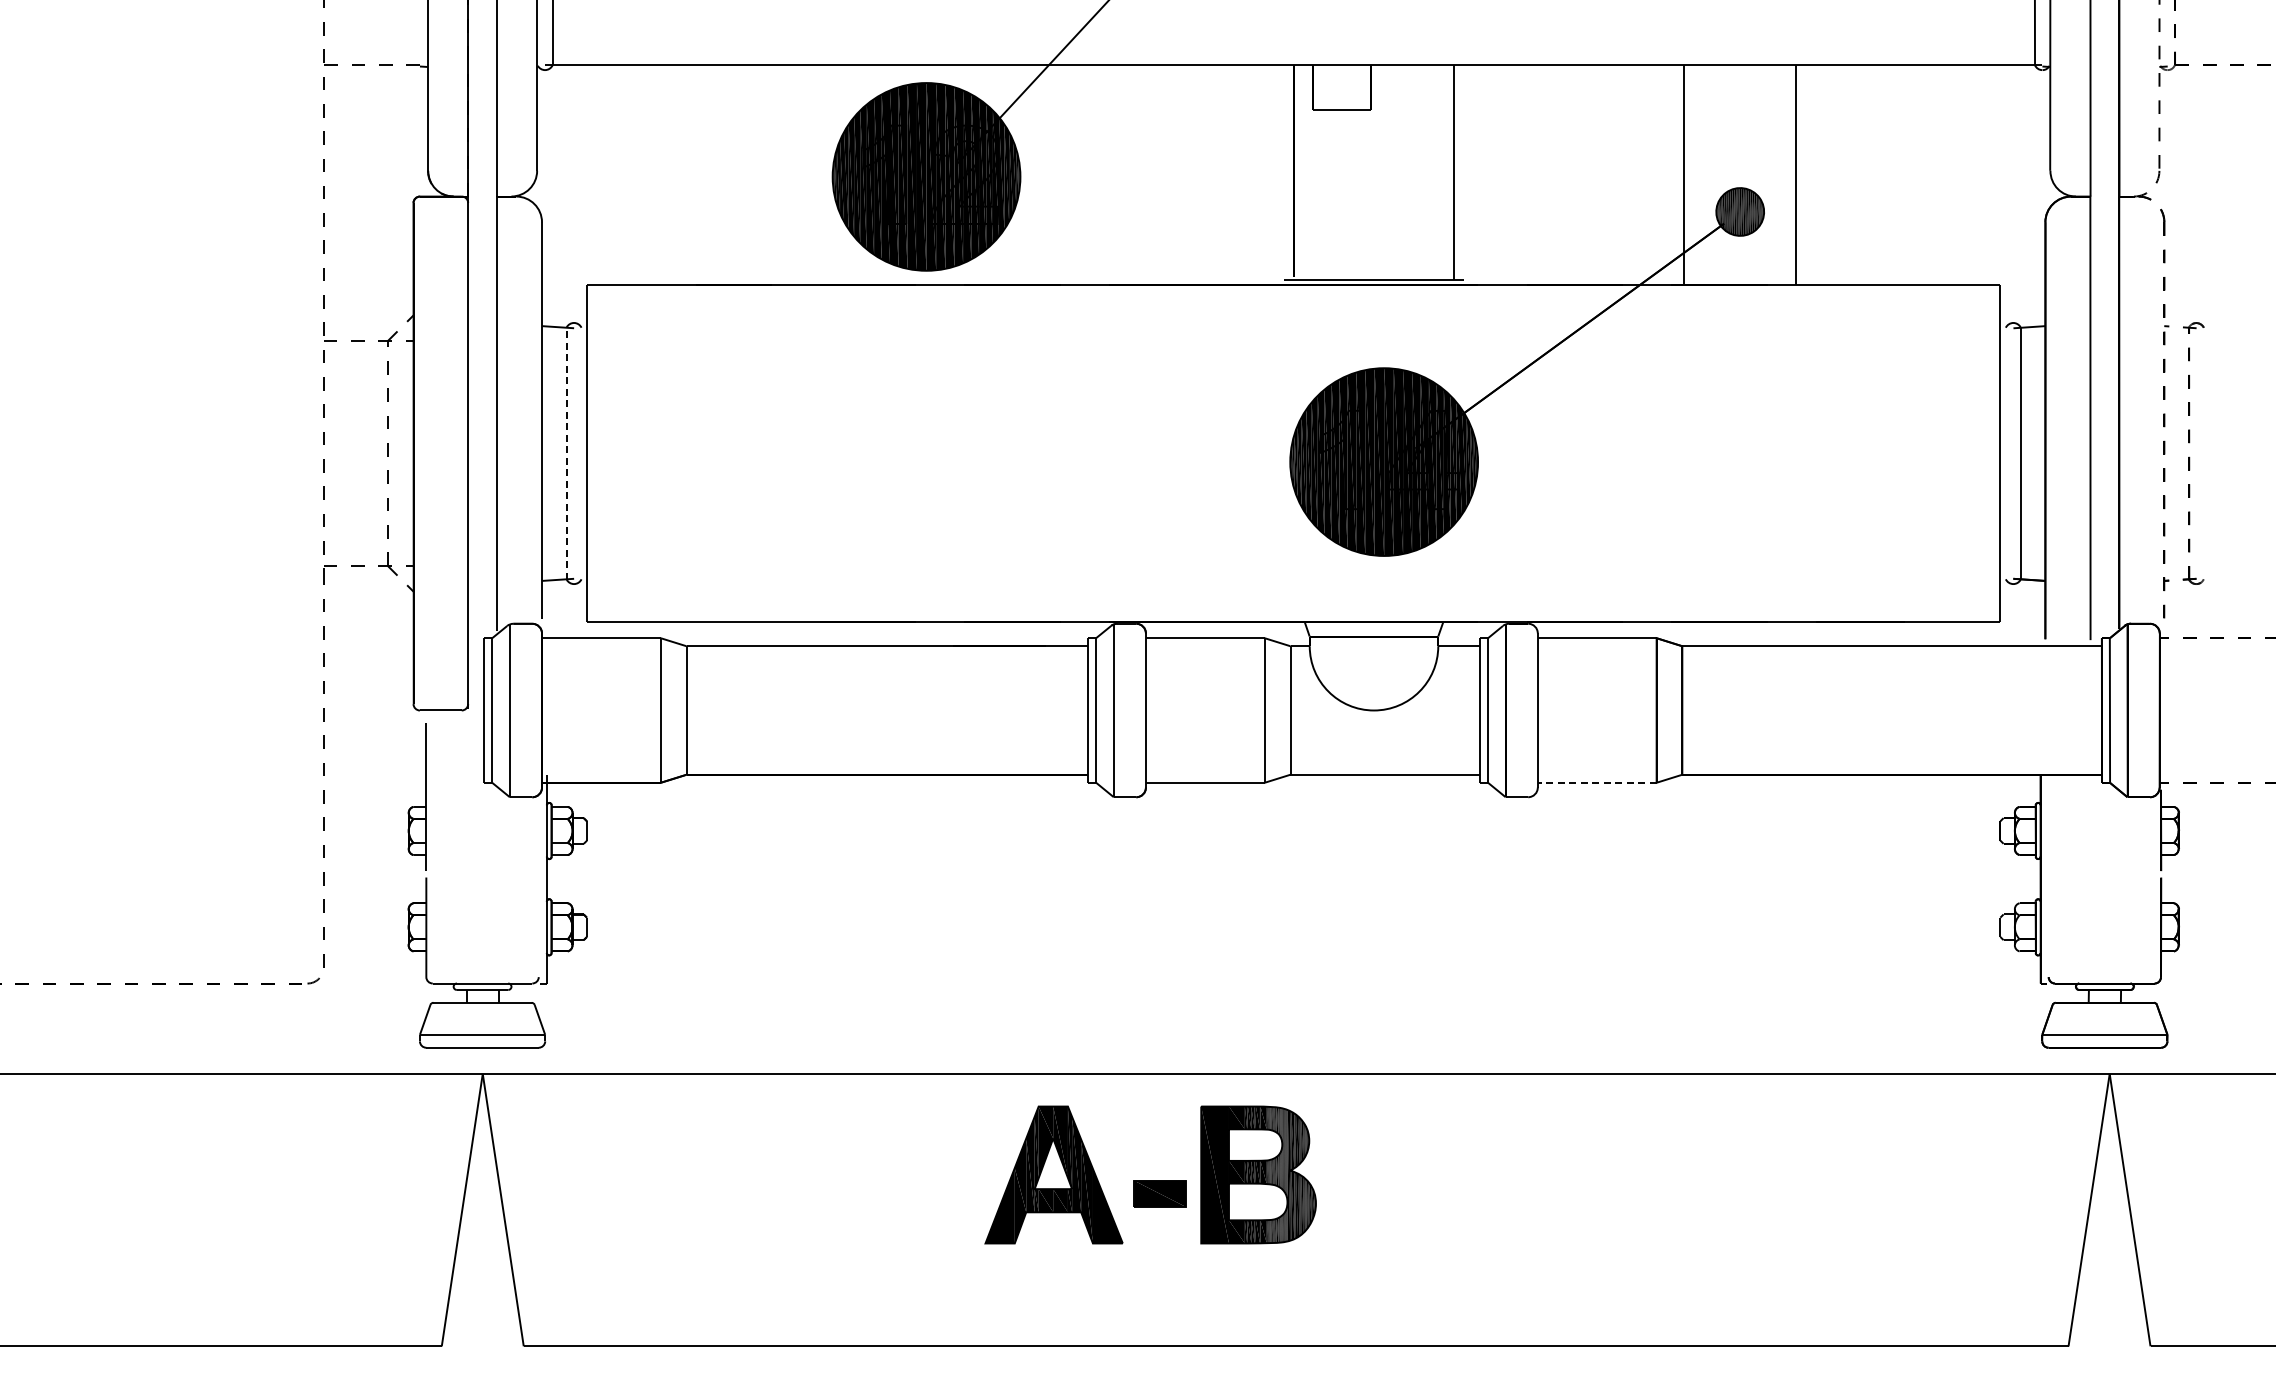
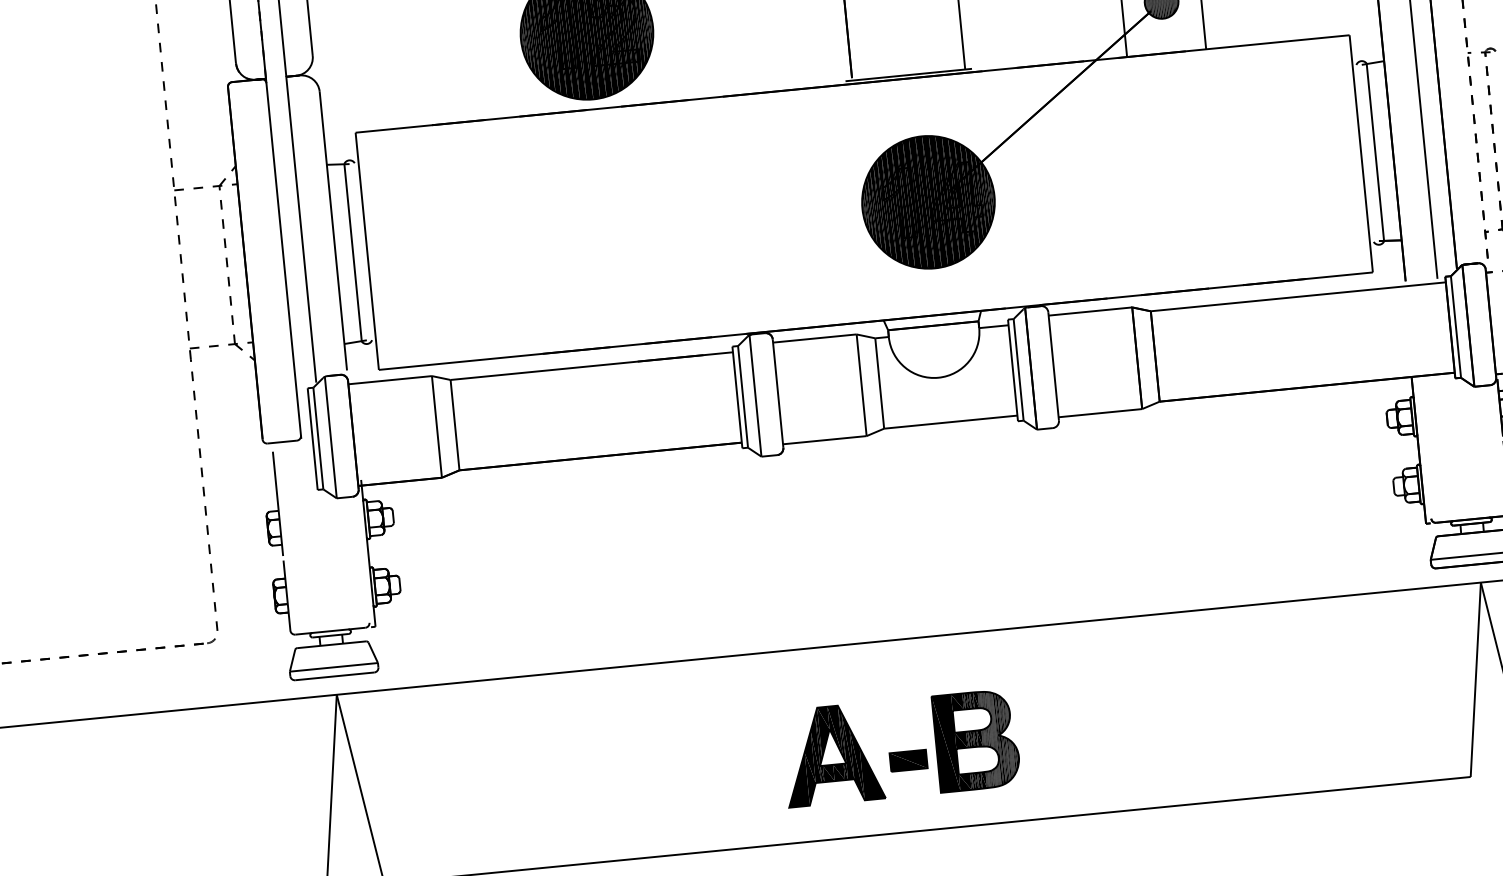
line: (566, 453) -> (352, 252), dashed -> solid
line: (1596, 782) -> (1099, 413), dashed -> solid
part: (1150, 1174) -> (900, 747), moved

